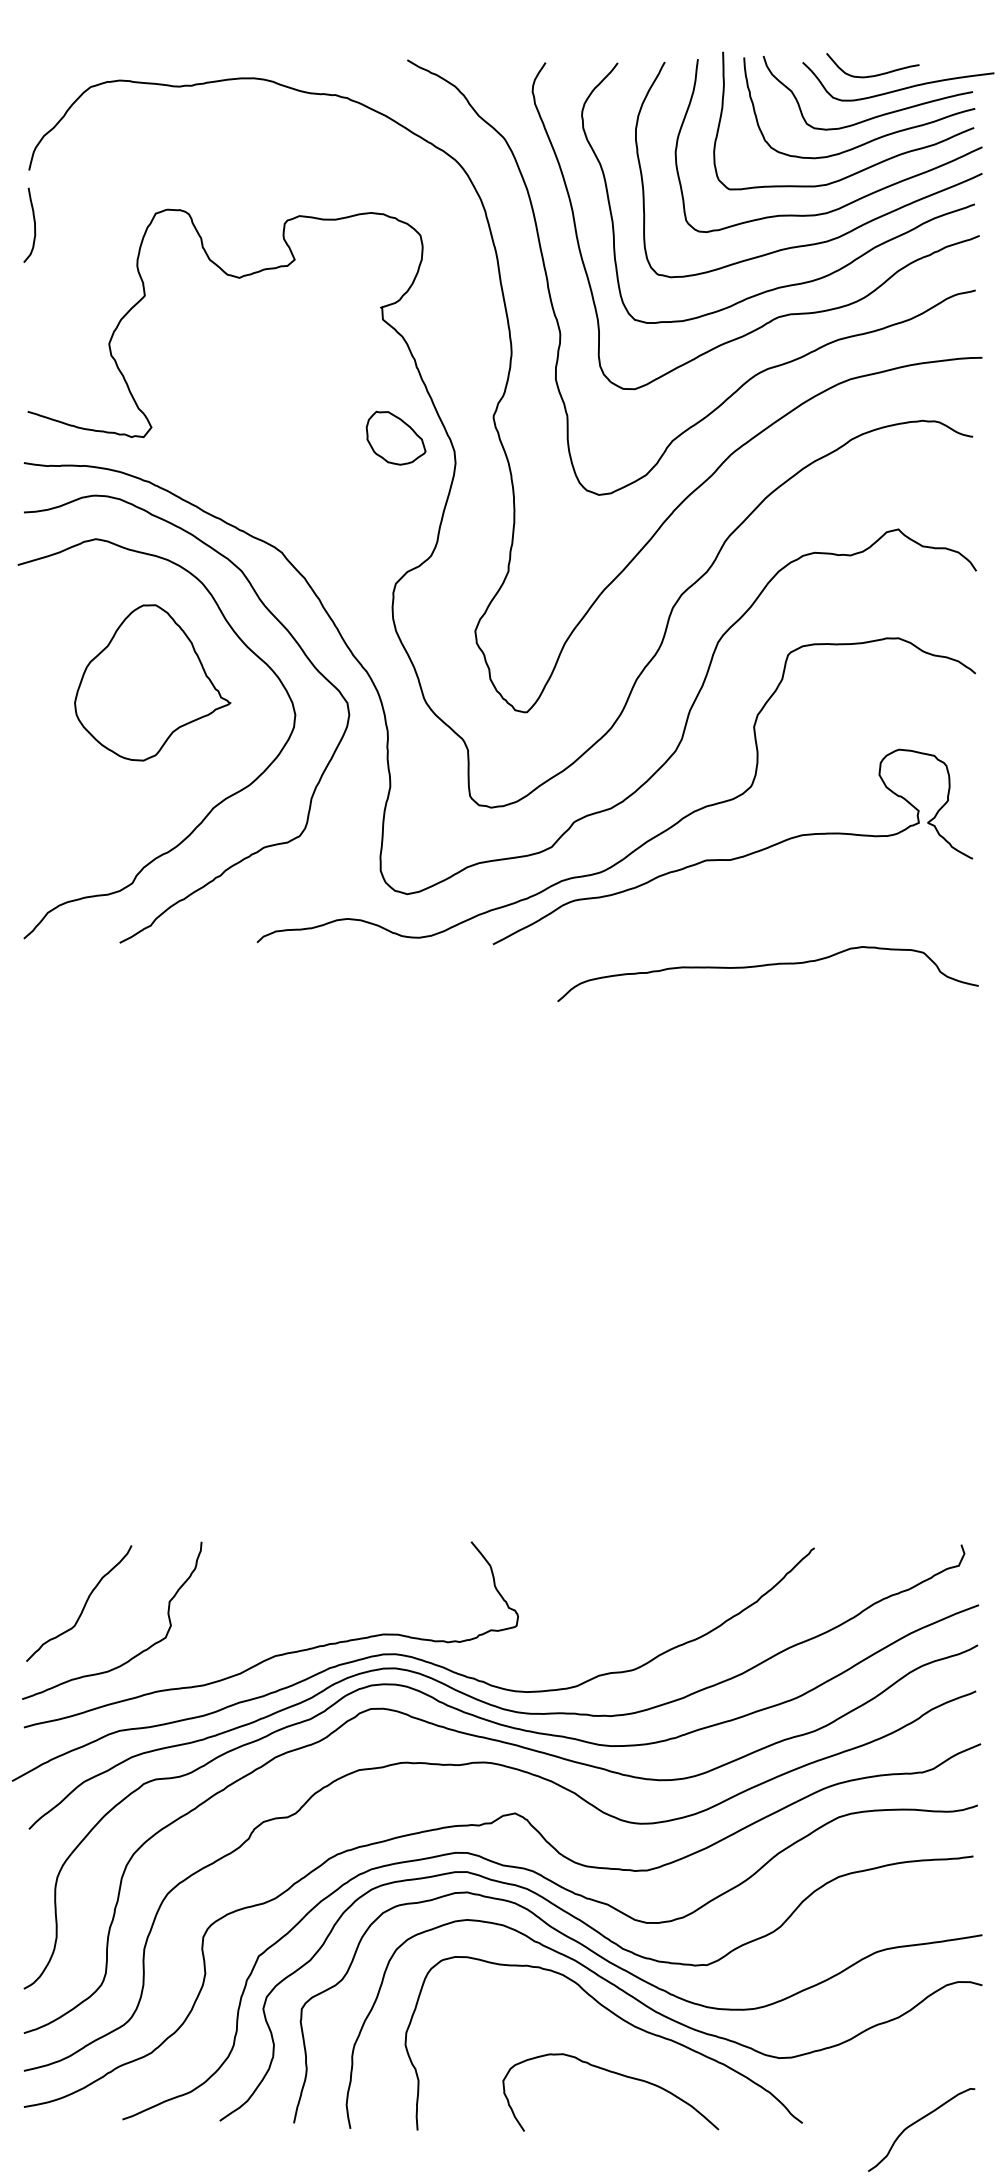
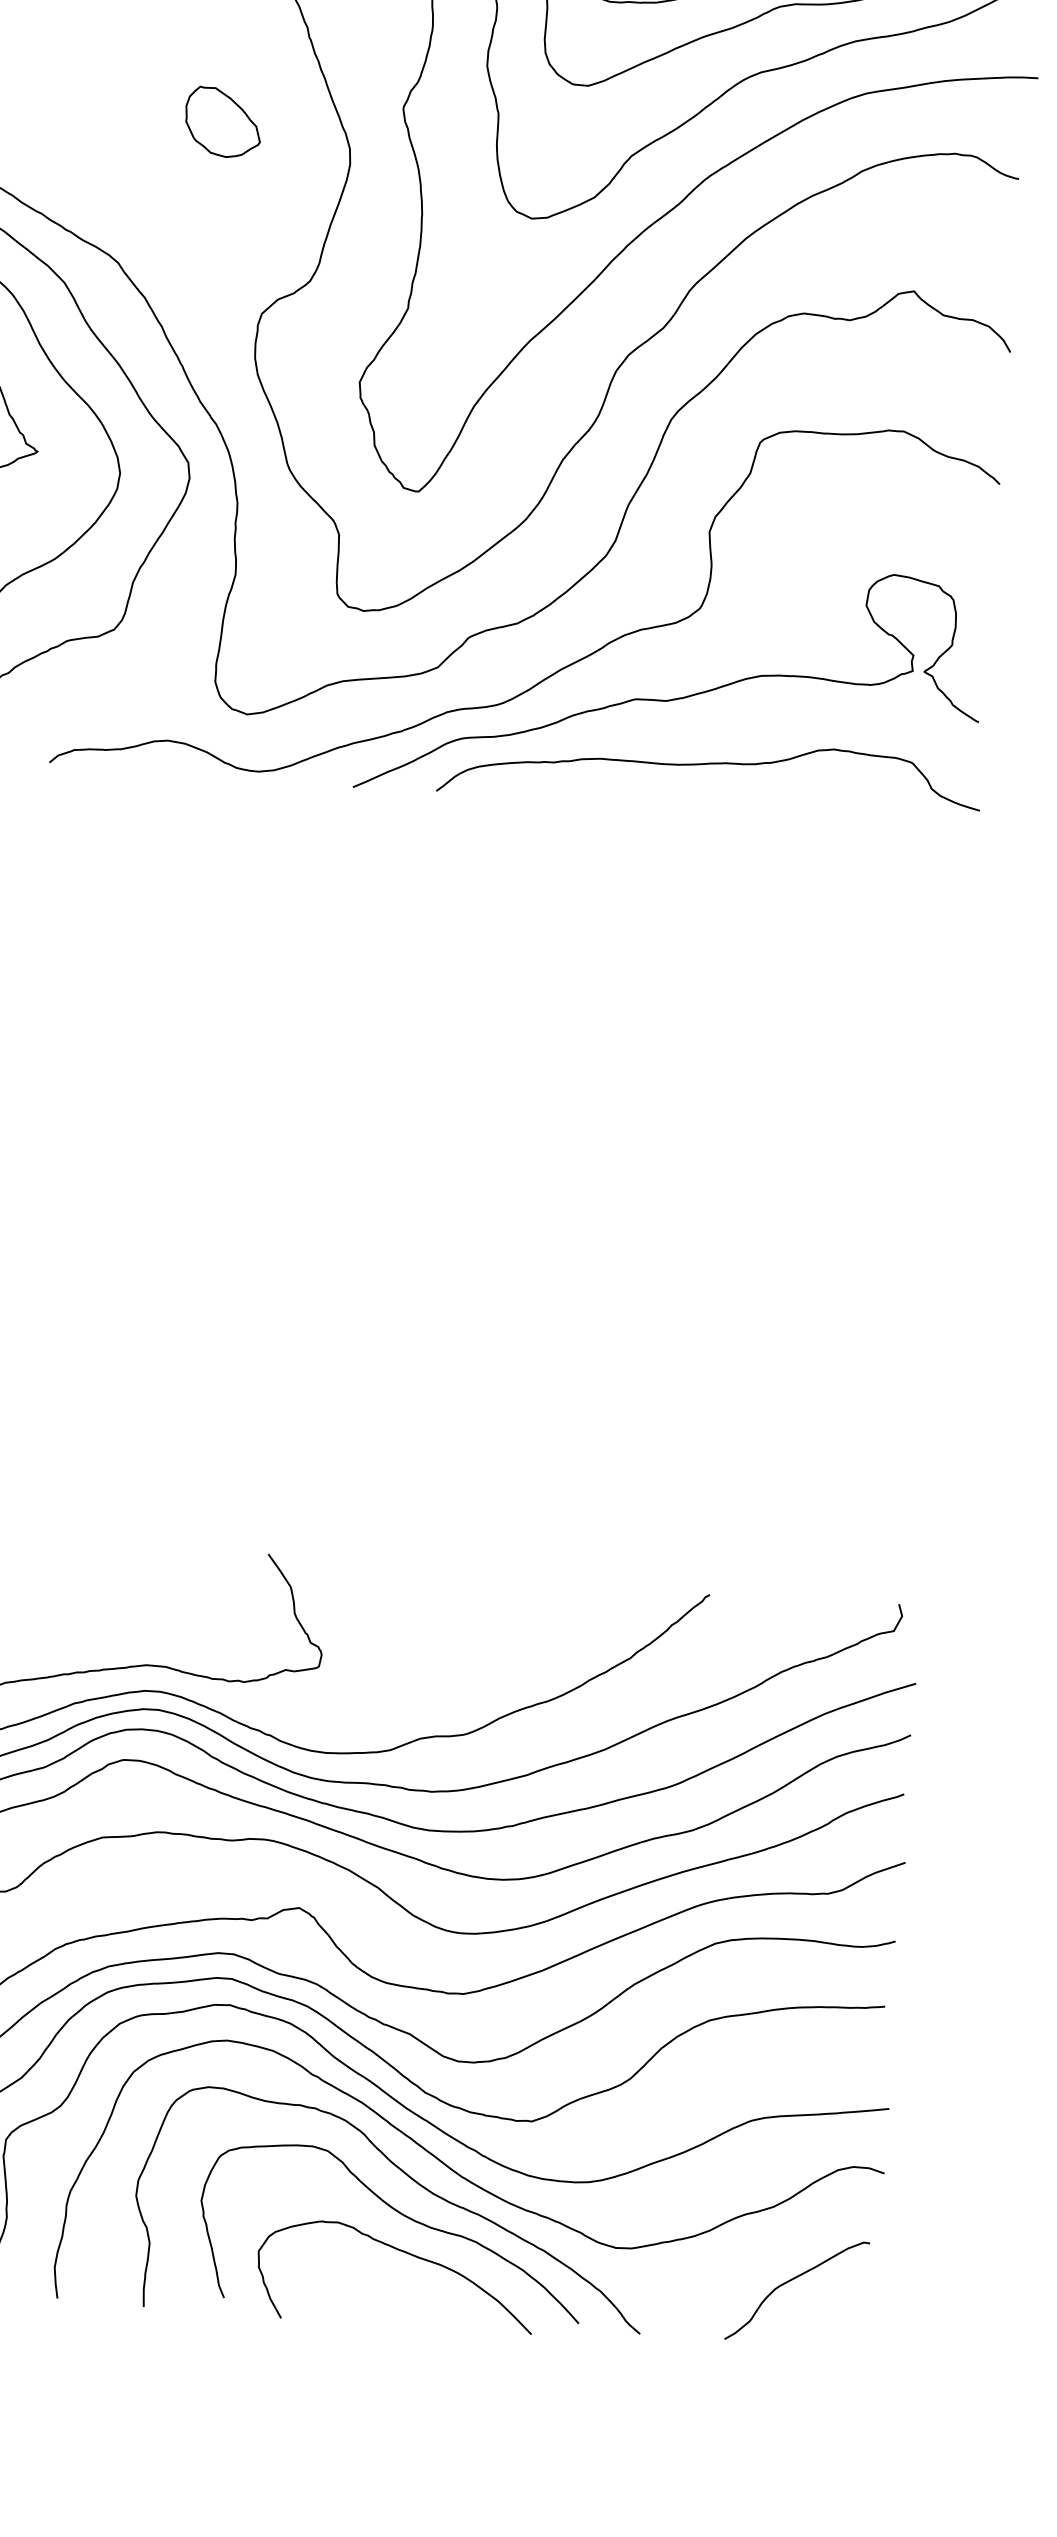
part: (395, 437) -> (222, 121), moved
curve: (765, 966) -> (707, 765), moved
curve: (612, 2045) -> (402, 2215), added
curve: (917, 2122) -> (792, 2280), moved

